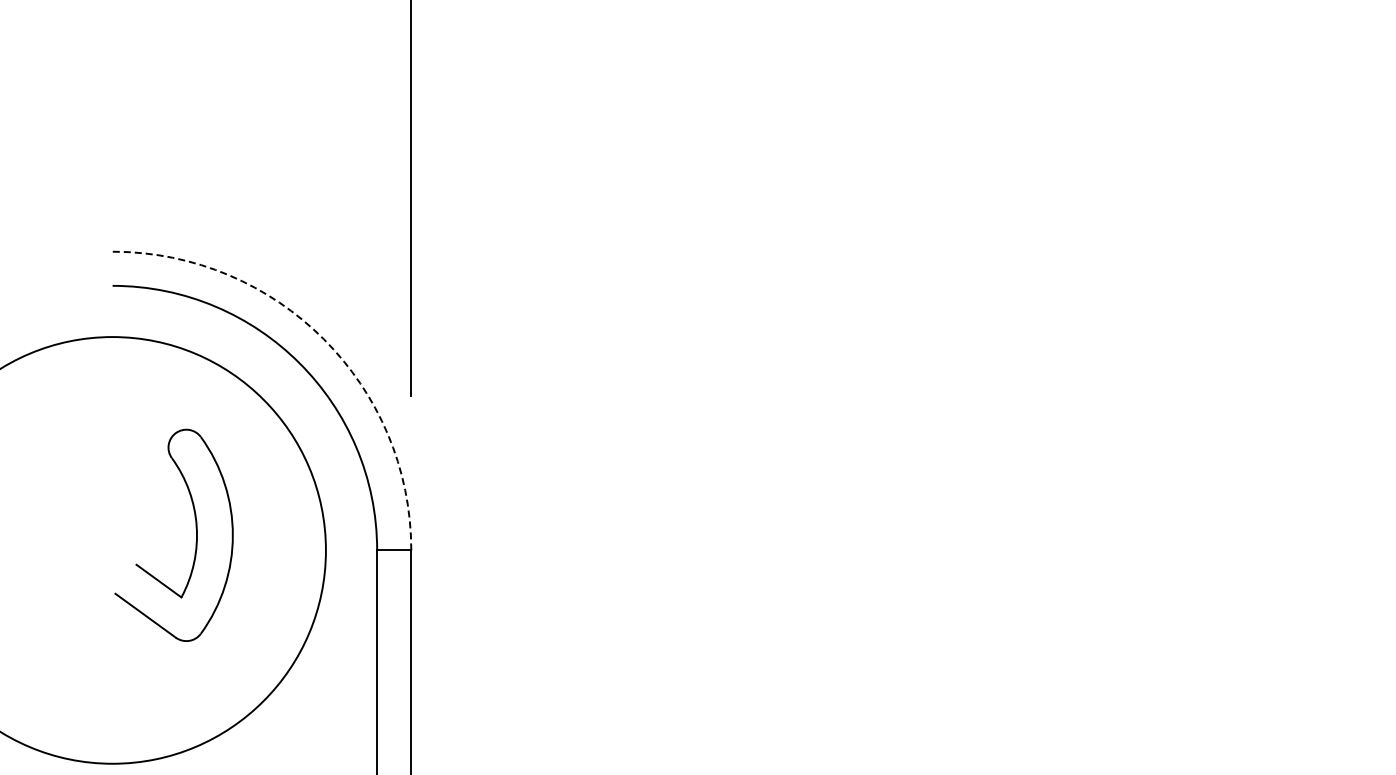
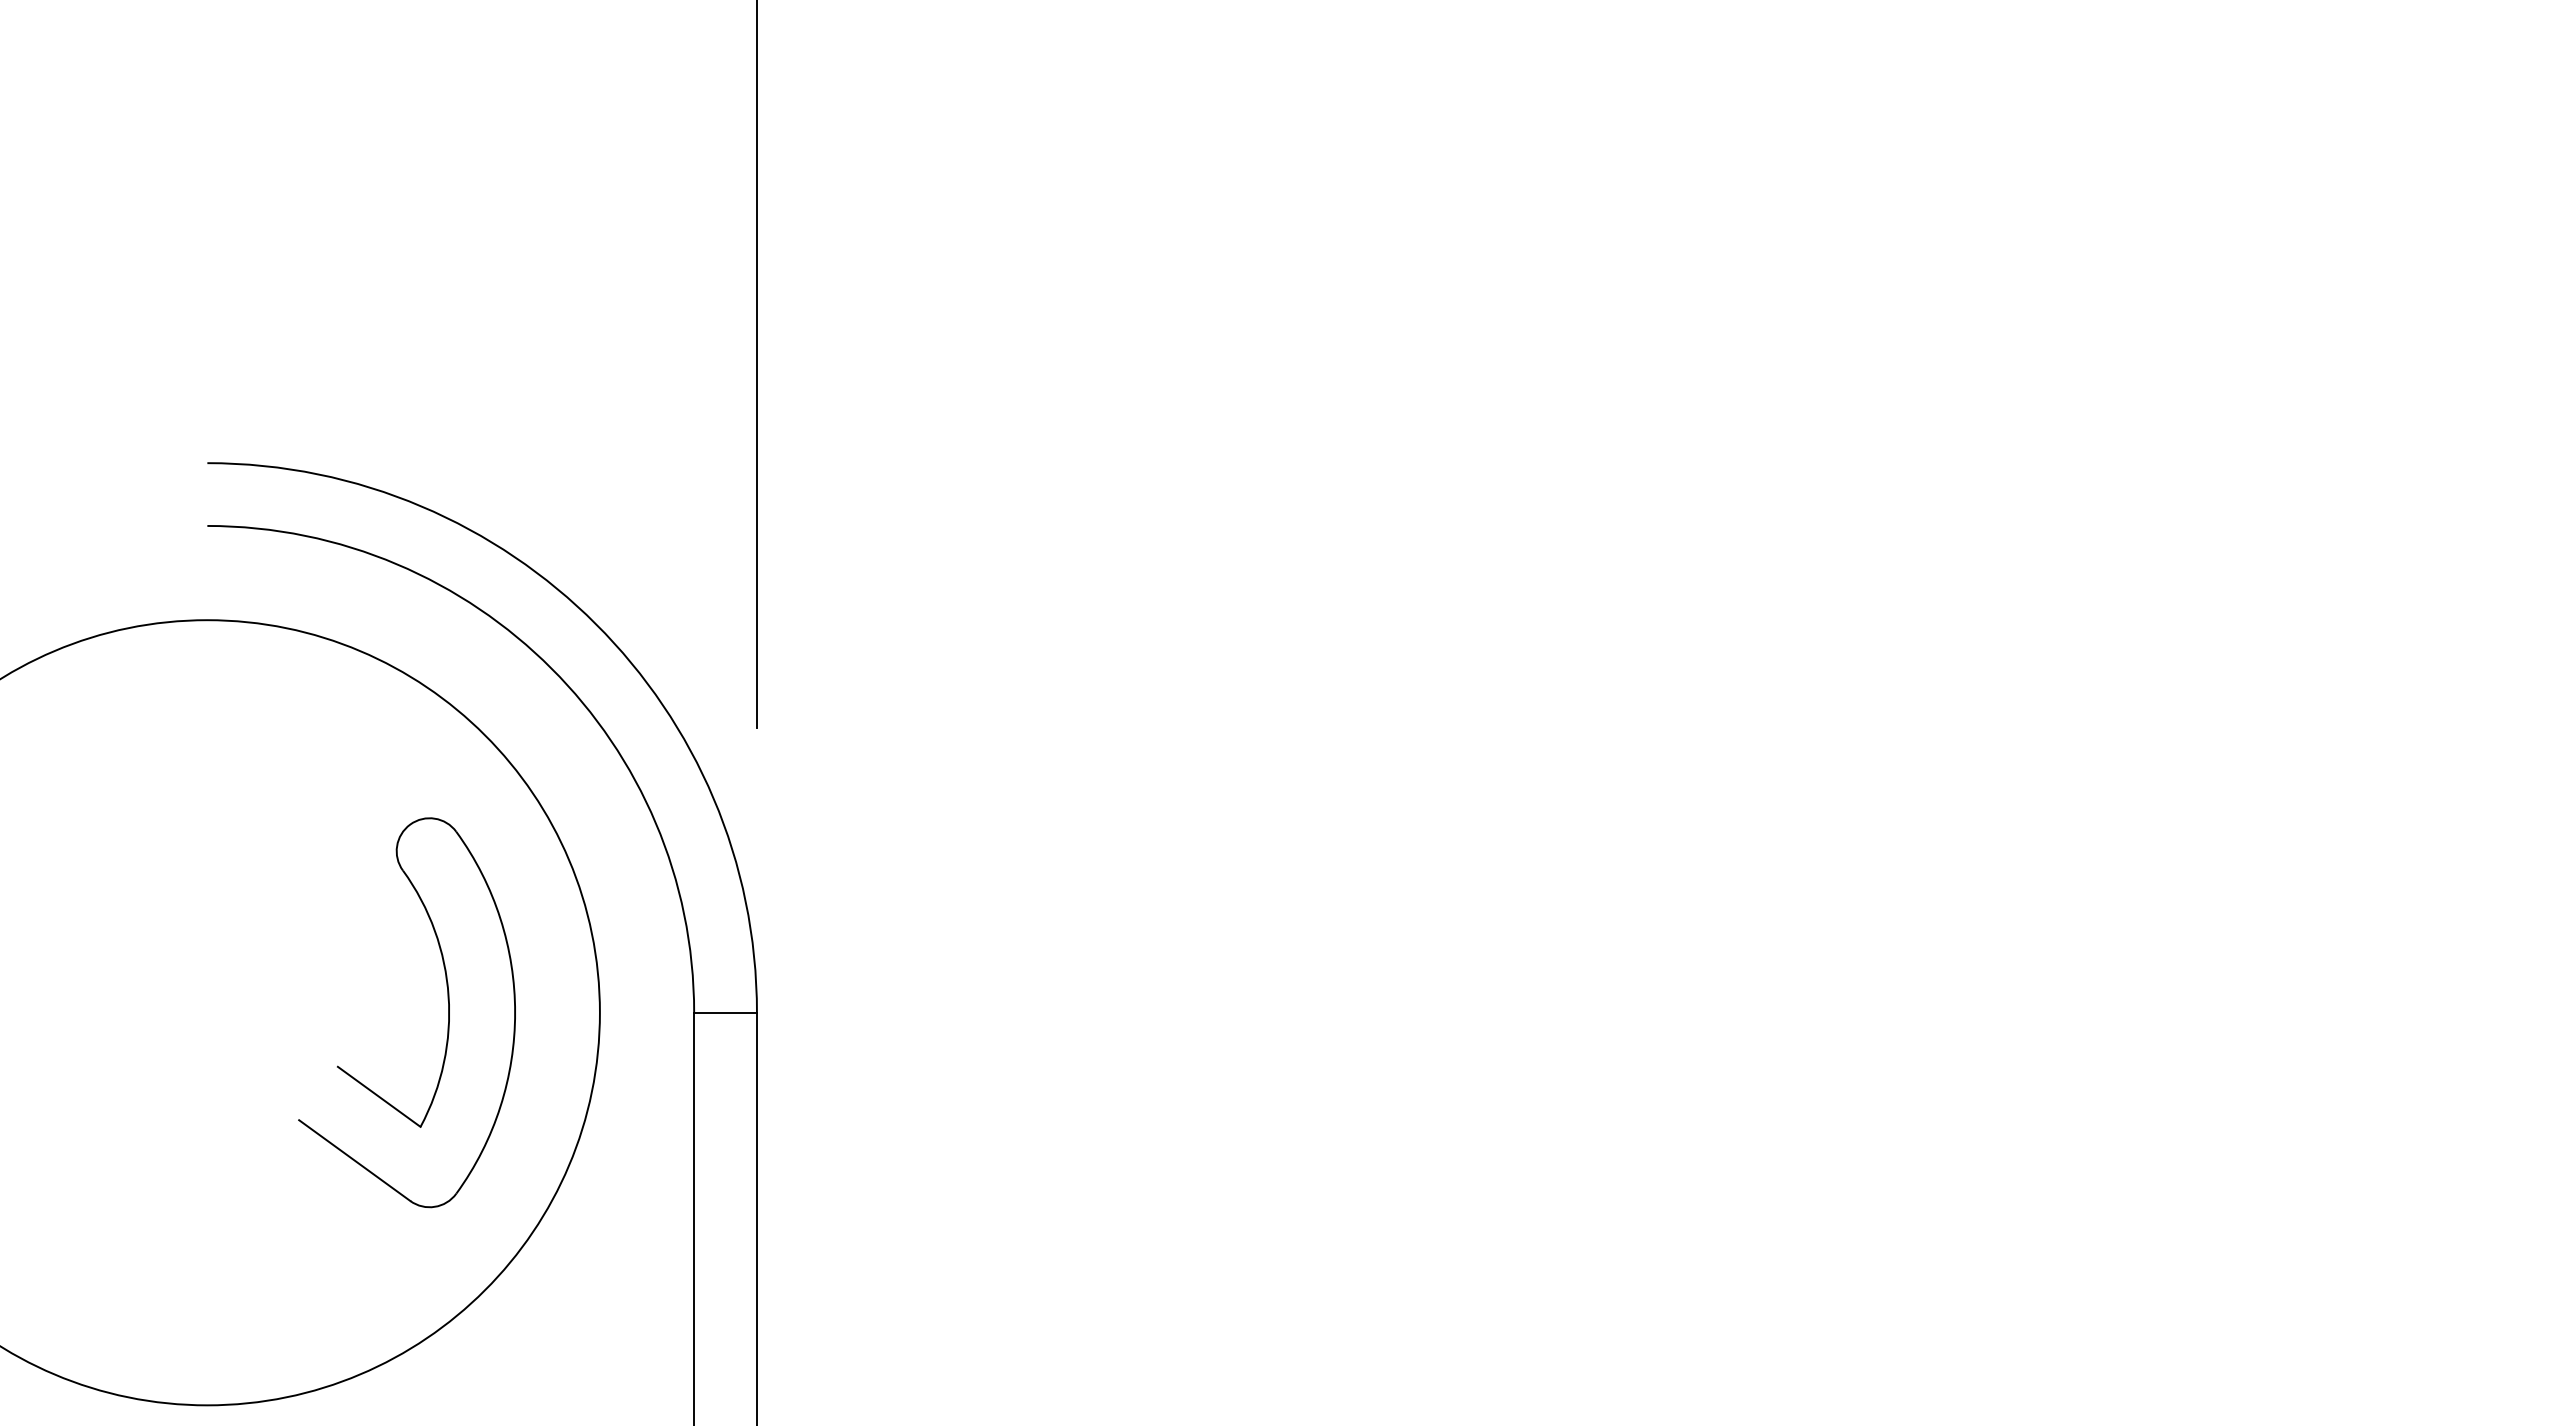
arc: (323, 339) -> (595, 624), dashed -> solid
part: (195, 528) -> (446, 1000), moved

